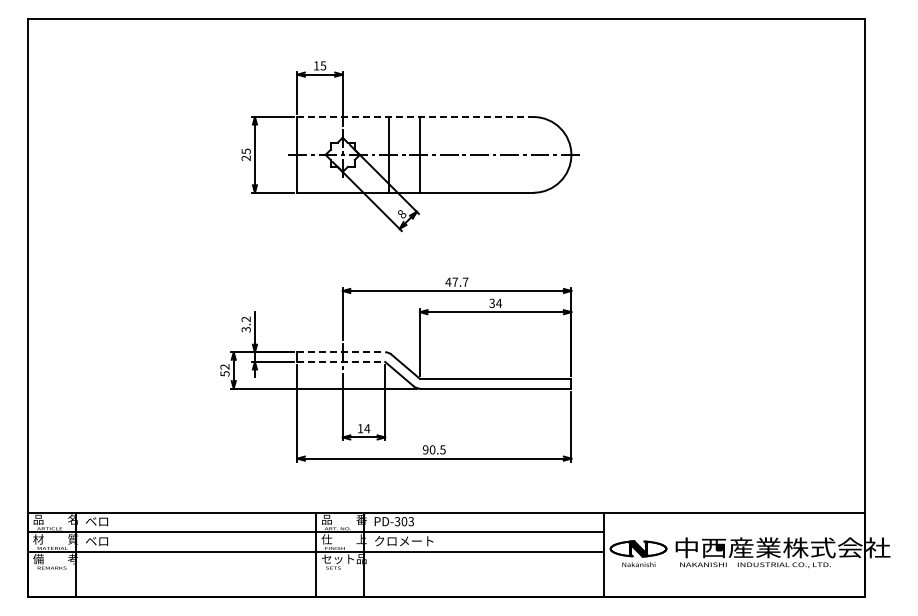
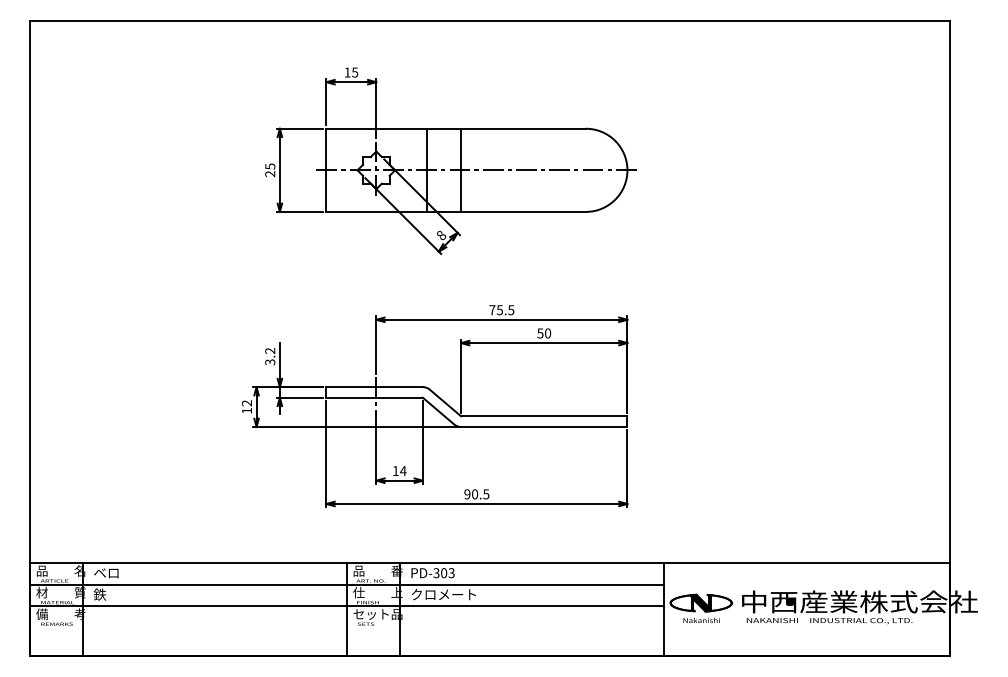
line: (415, 117) -> (456, 129), dashed -> solid
text: (456, 281) -> (501, 309), 47.7 -> 75.5
text: (495, 302) -> (544, 332), 34 -> 50
line: (341, 352) -> (374, 387), dashed -> solid
line: (341, 361) -> (374, 397), dashed -> solid
text: (224, 373) -> (246, 410), 52 -> 12
text: (96, 540) -> (105, 593), ベロ -> 鉄

